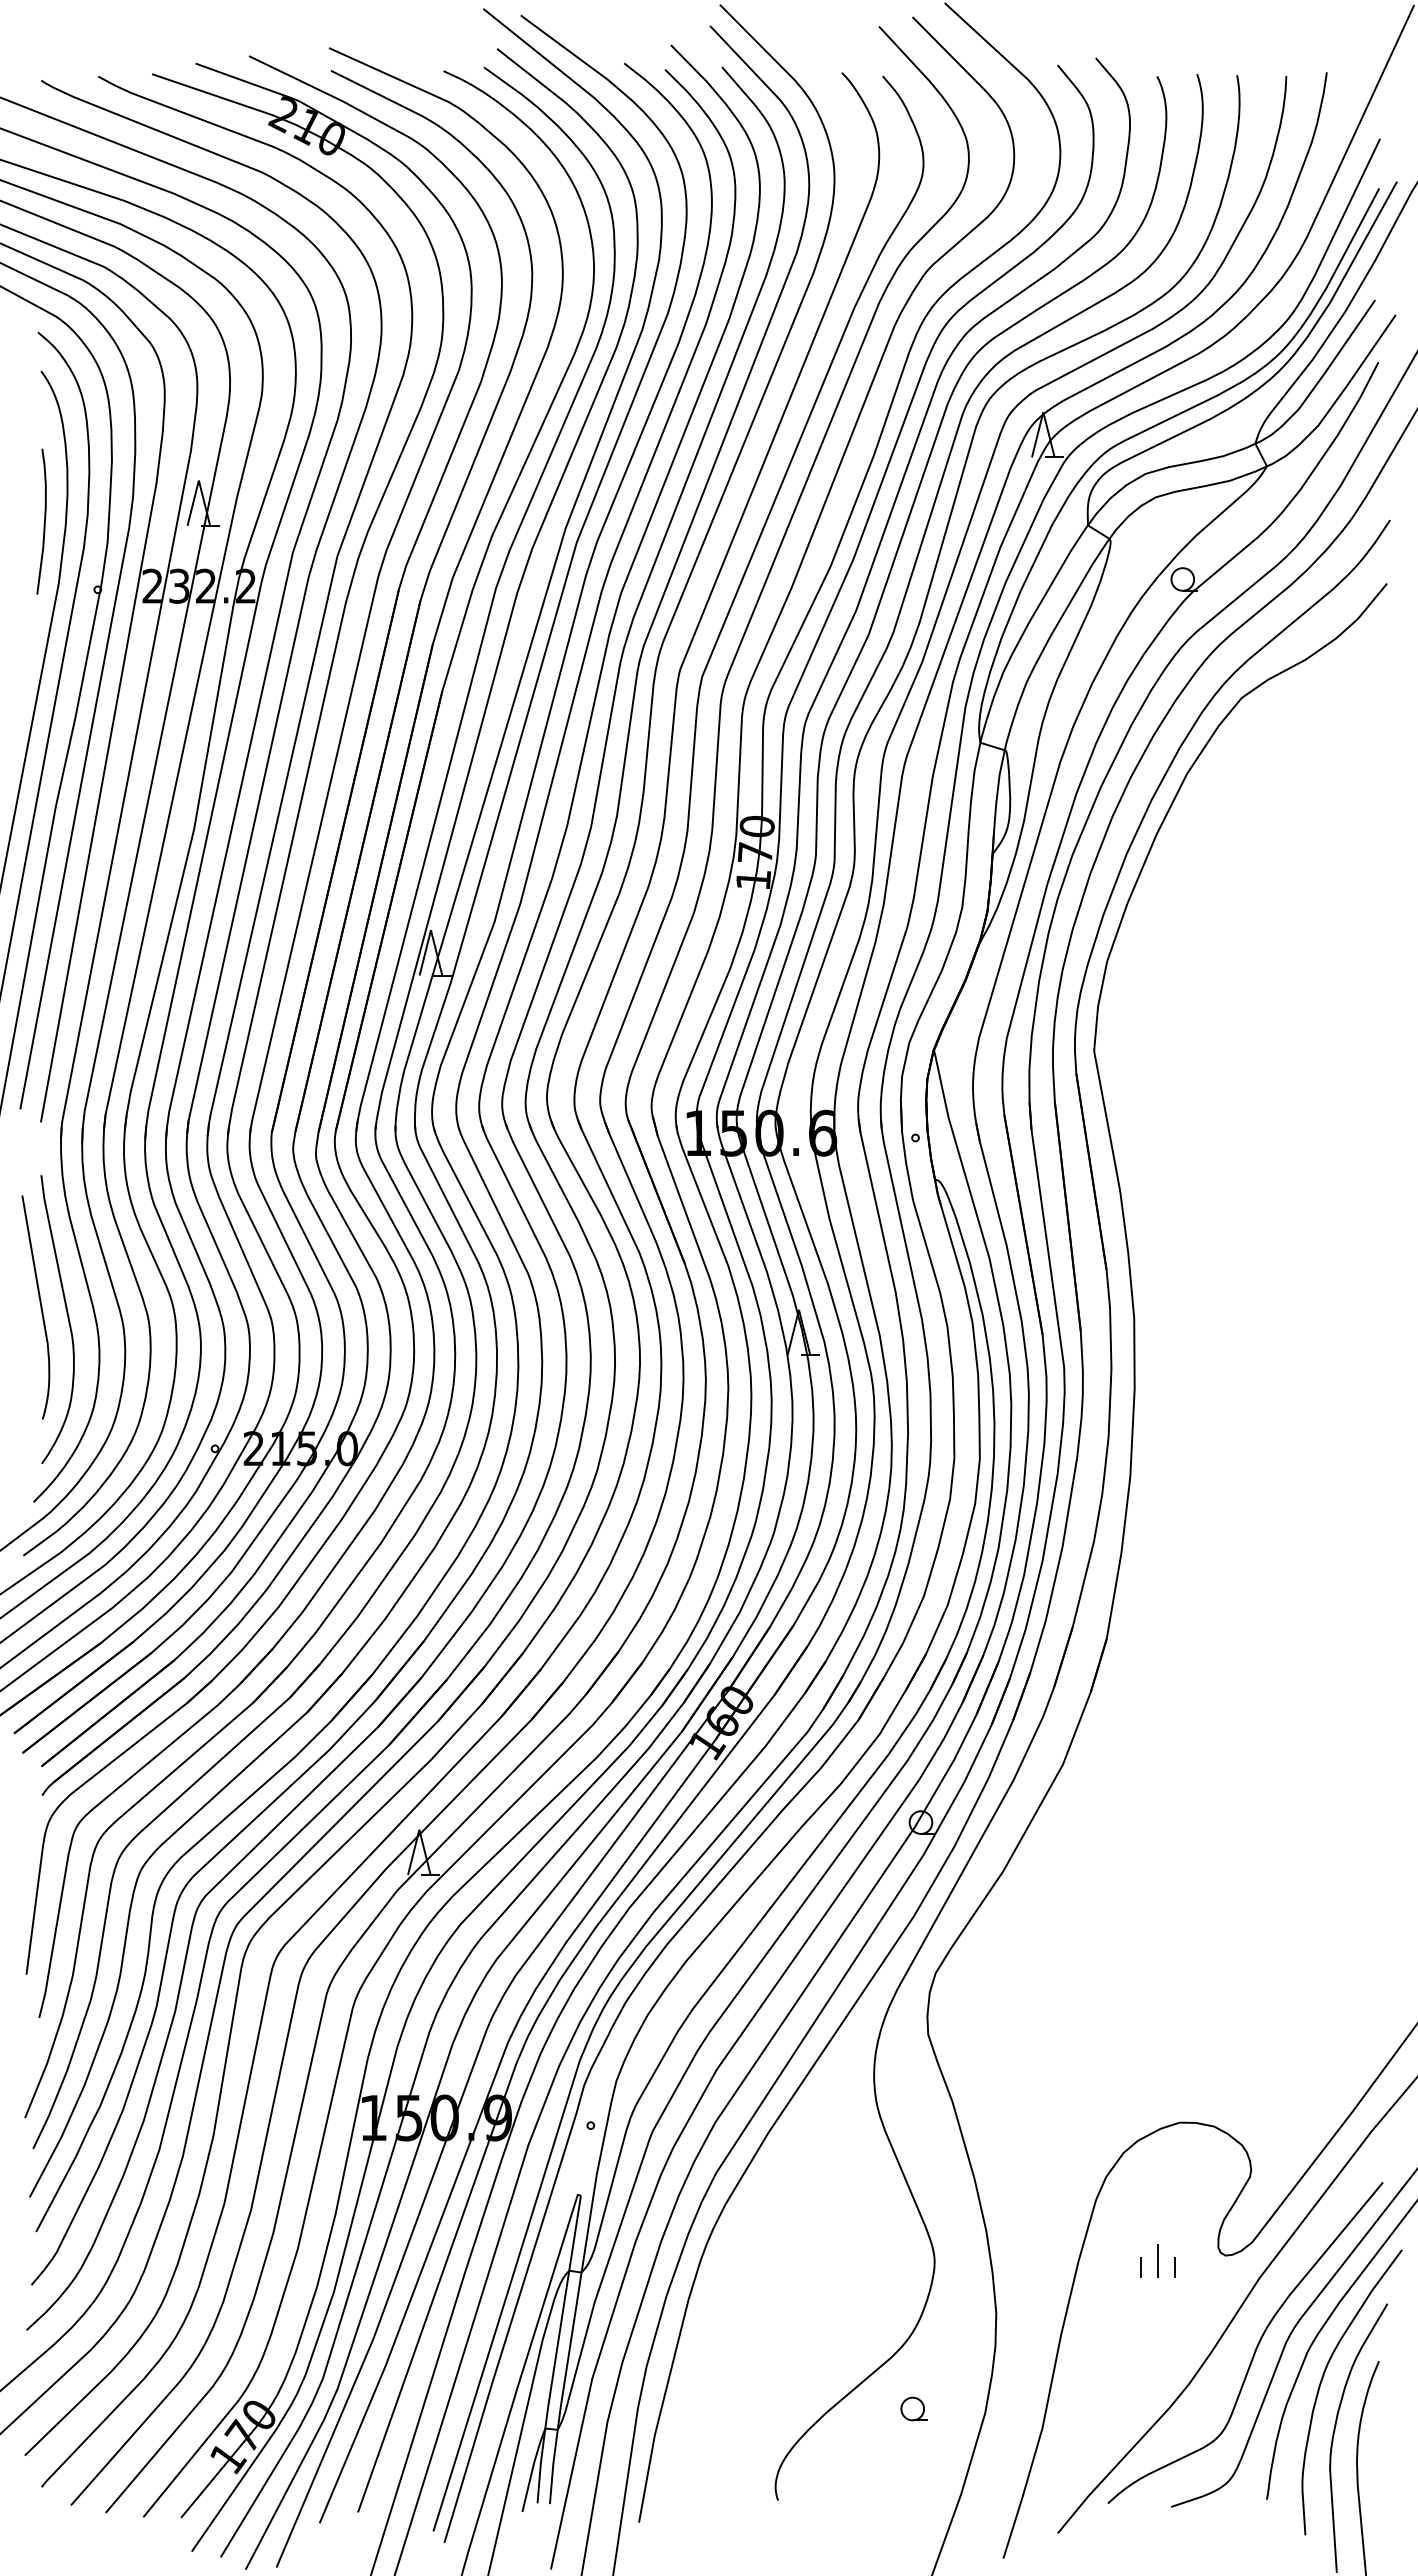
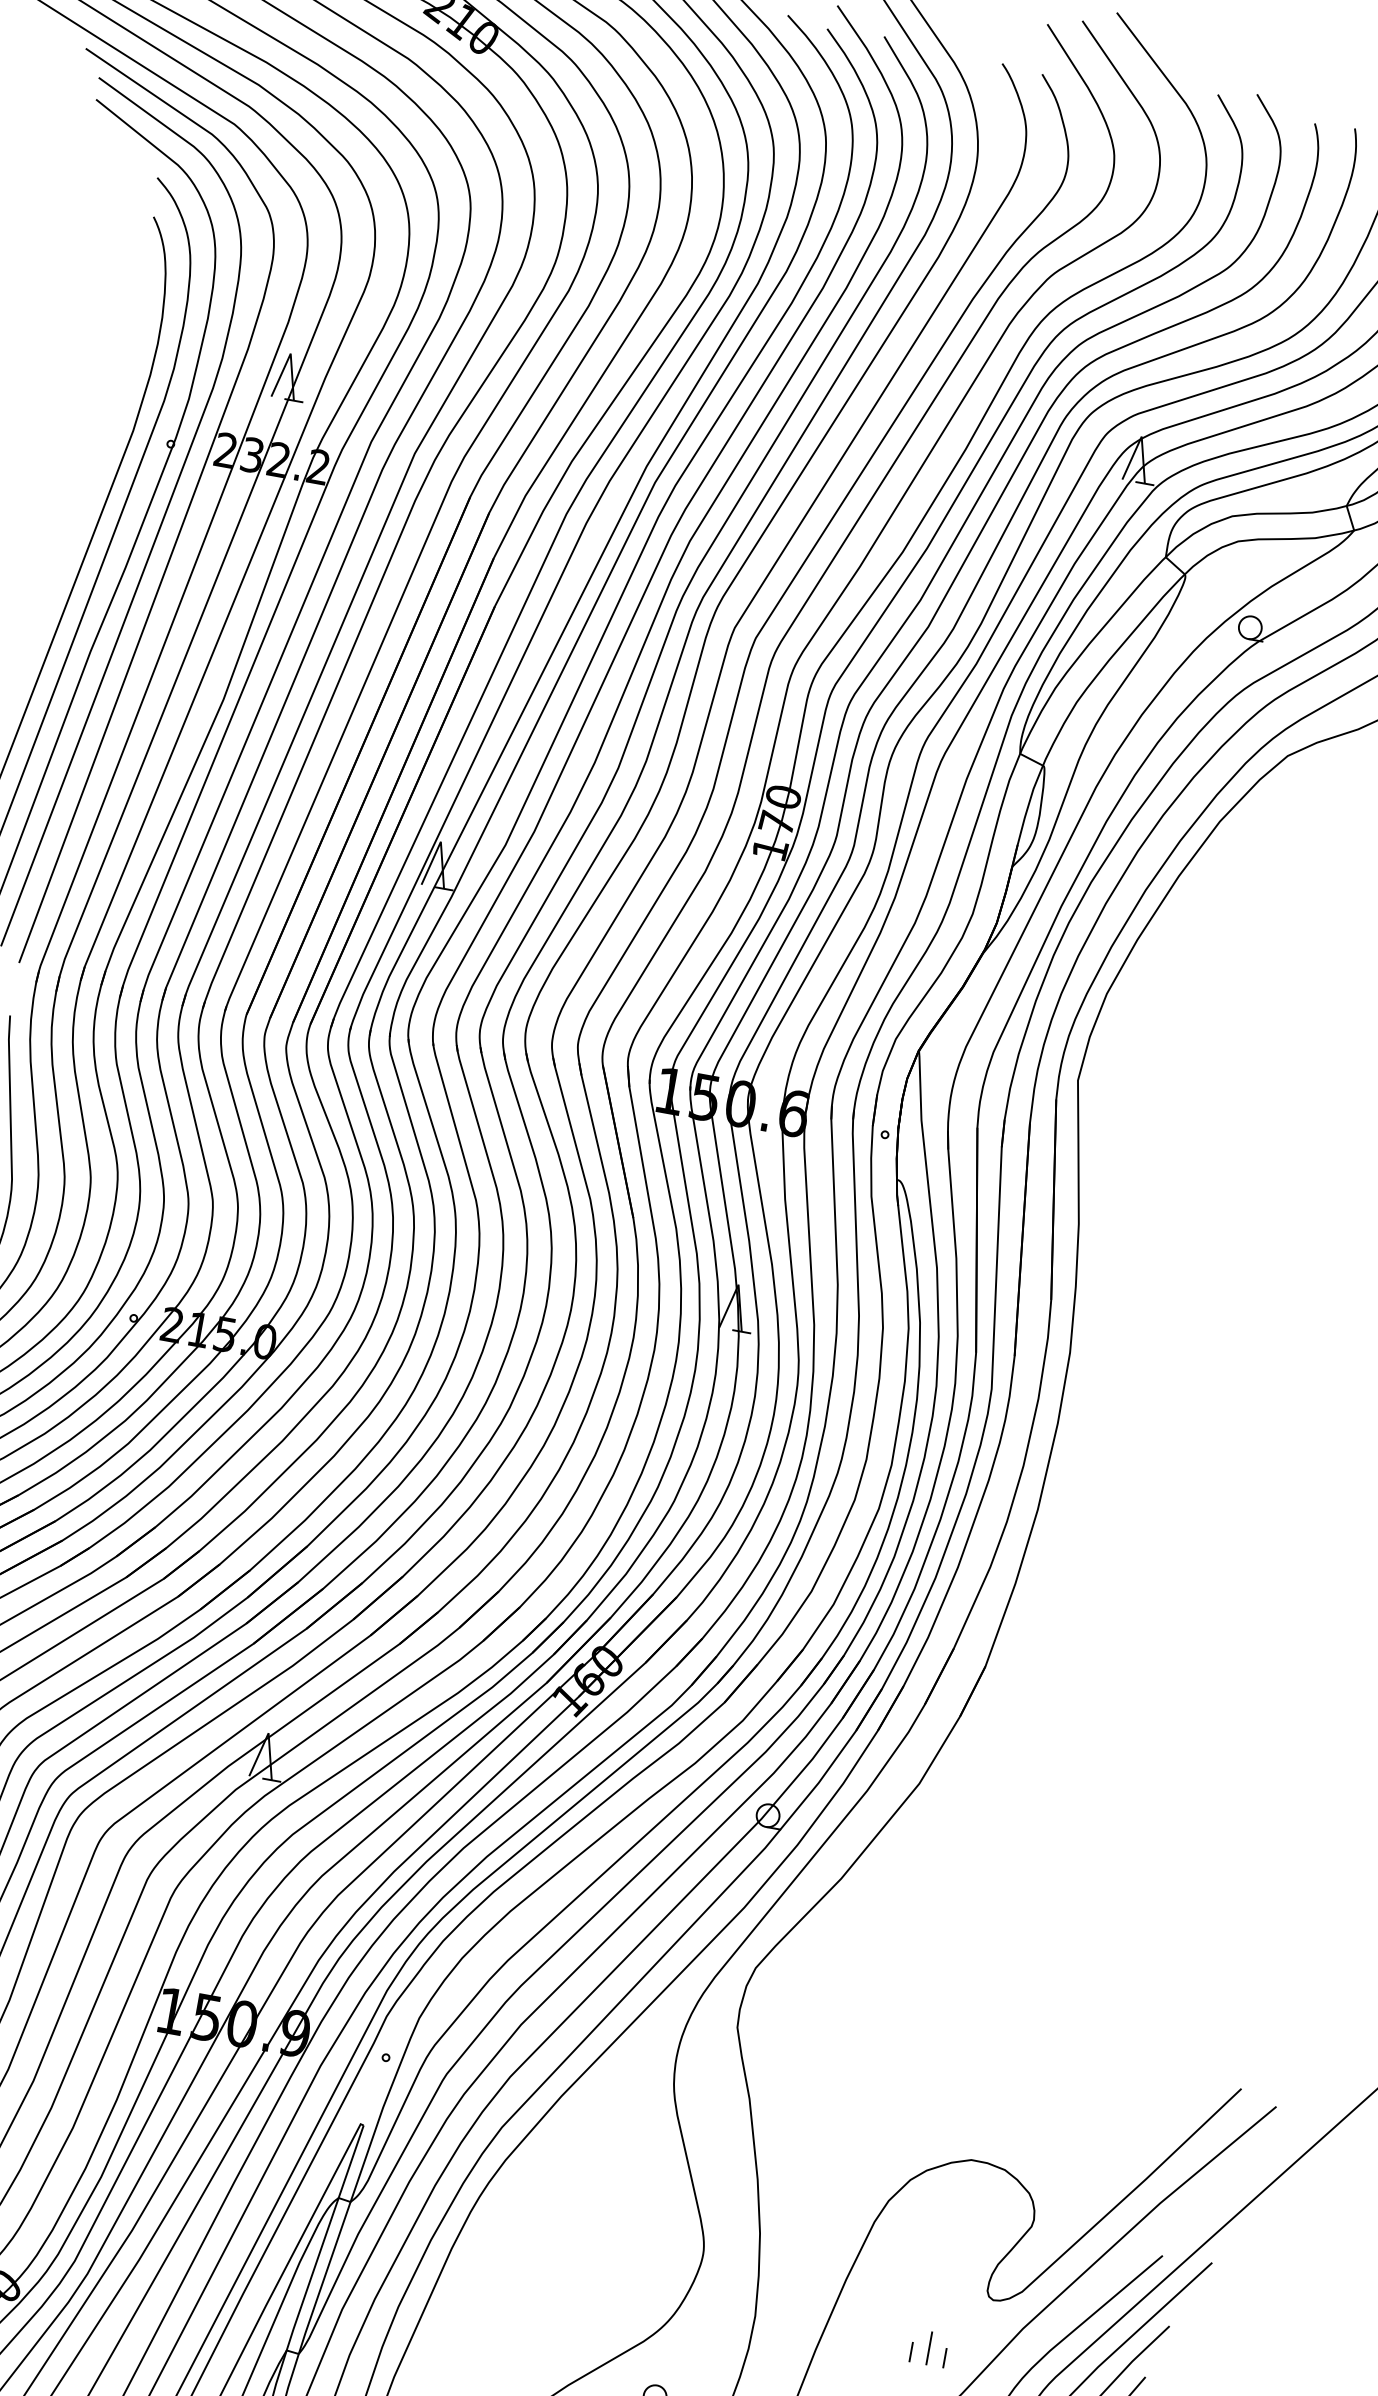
curve: (43, 523) -> (128, 368), removed
part: (1157, 2260) -> (929, 2348), moved

